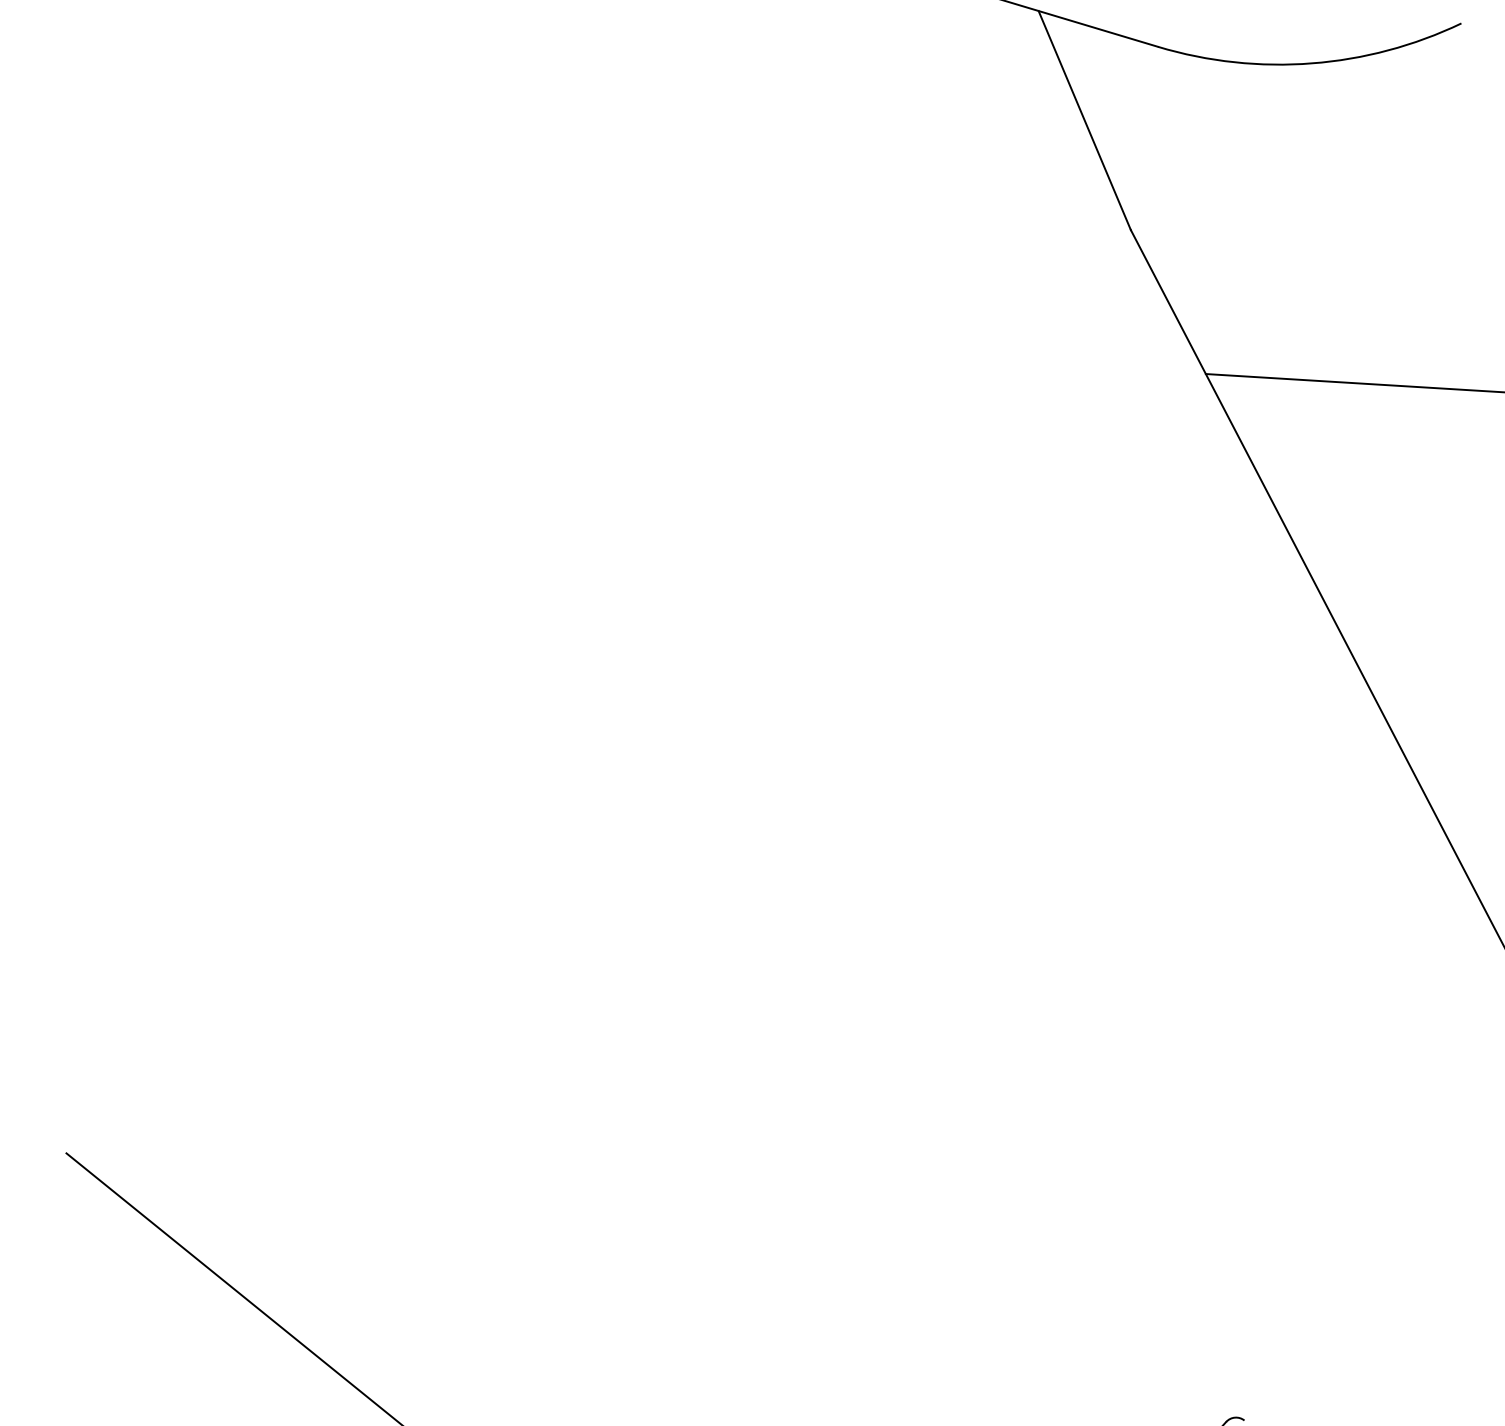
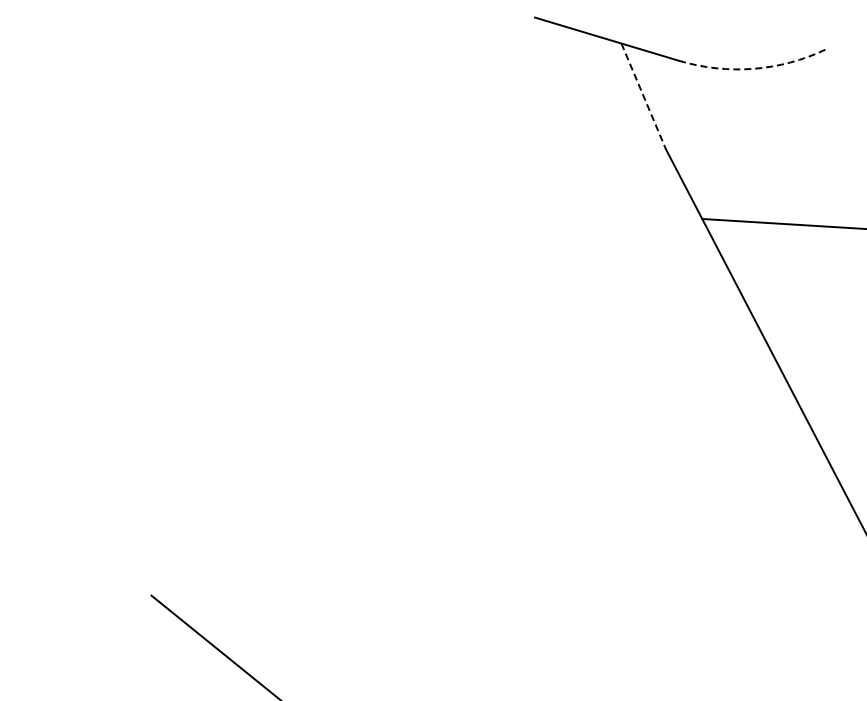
arc: (1311, 62) -> (753, 68), solid -> dashed
line: (1084, 120) -> (643, 96), solid -> dashed

